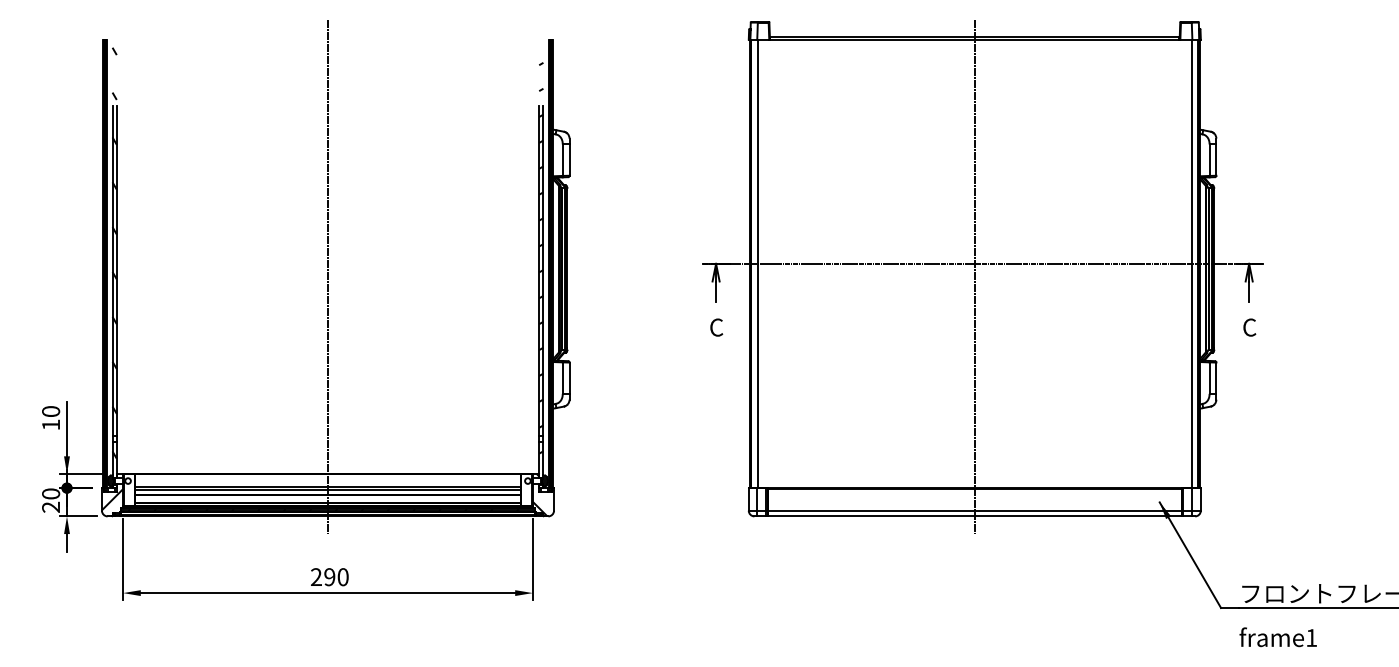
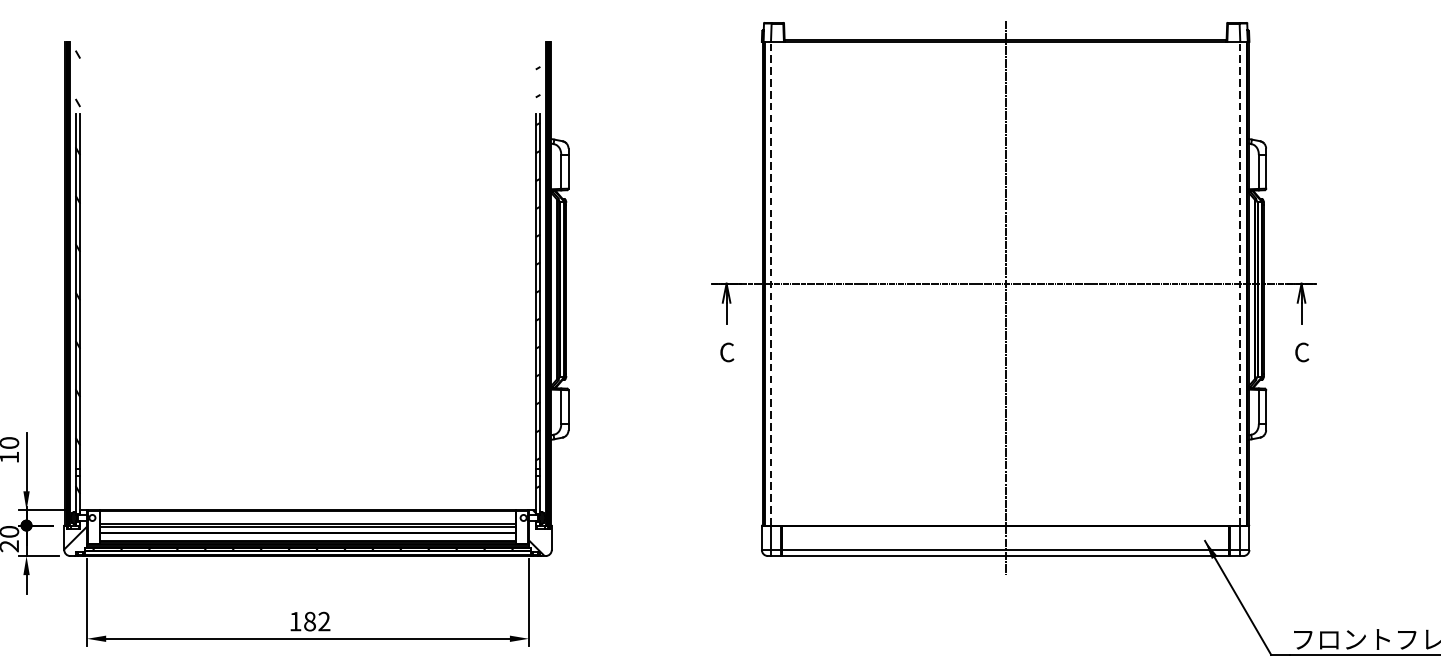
line: (757, 263) -> (771, 283), solid -> dashed
line: (1192, 263) -> (1240, 283), solid -> dashed
line: (328, 276) -> (308, 297), removed
text: (329, 577) -> (309, 621), 290 -> 182

